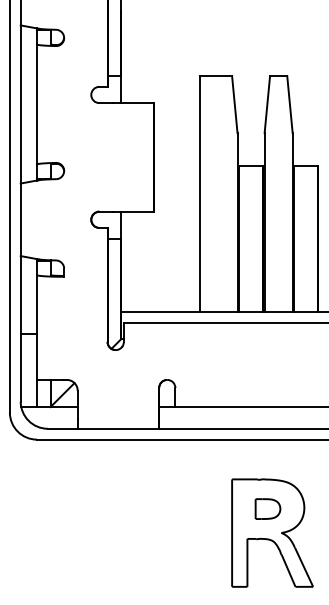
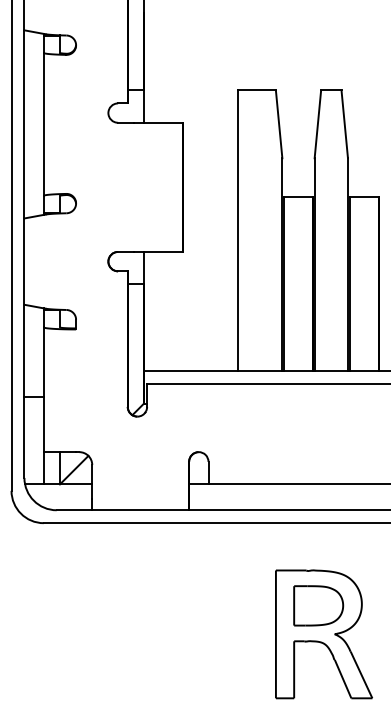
part: (267, 508) -> (318, 605), size x1.67

